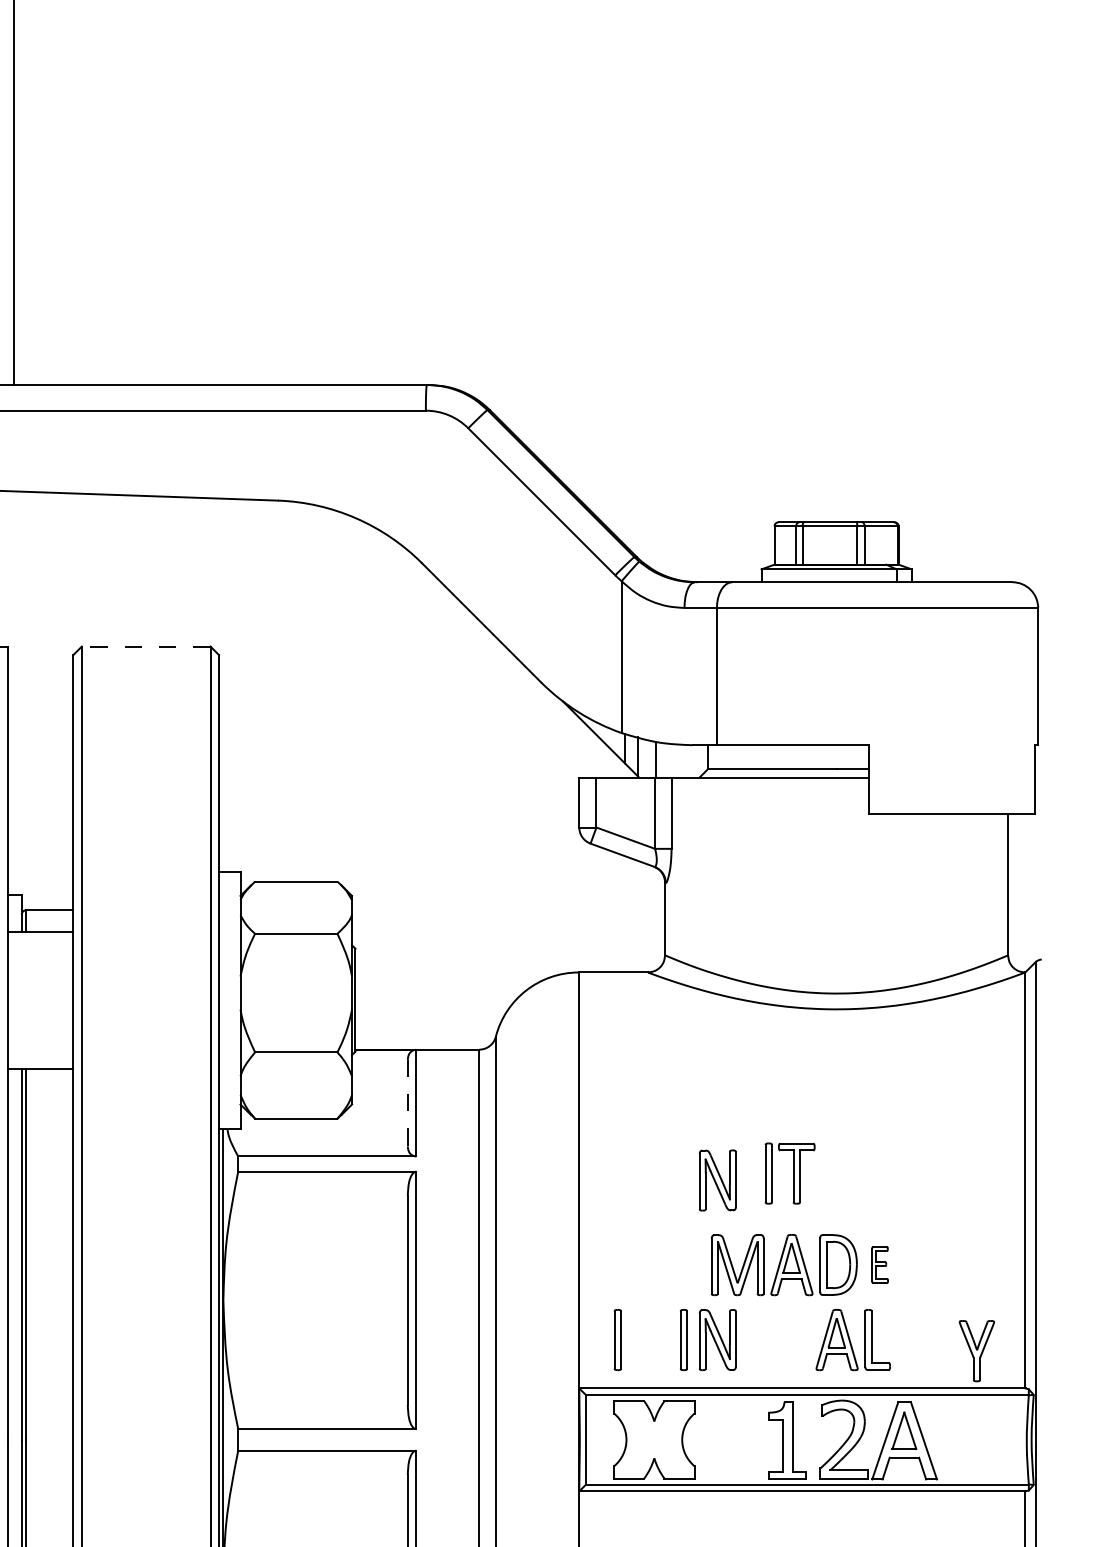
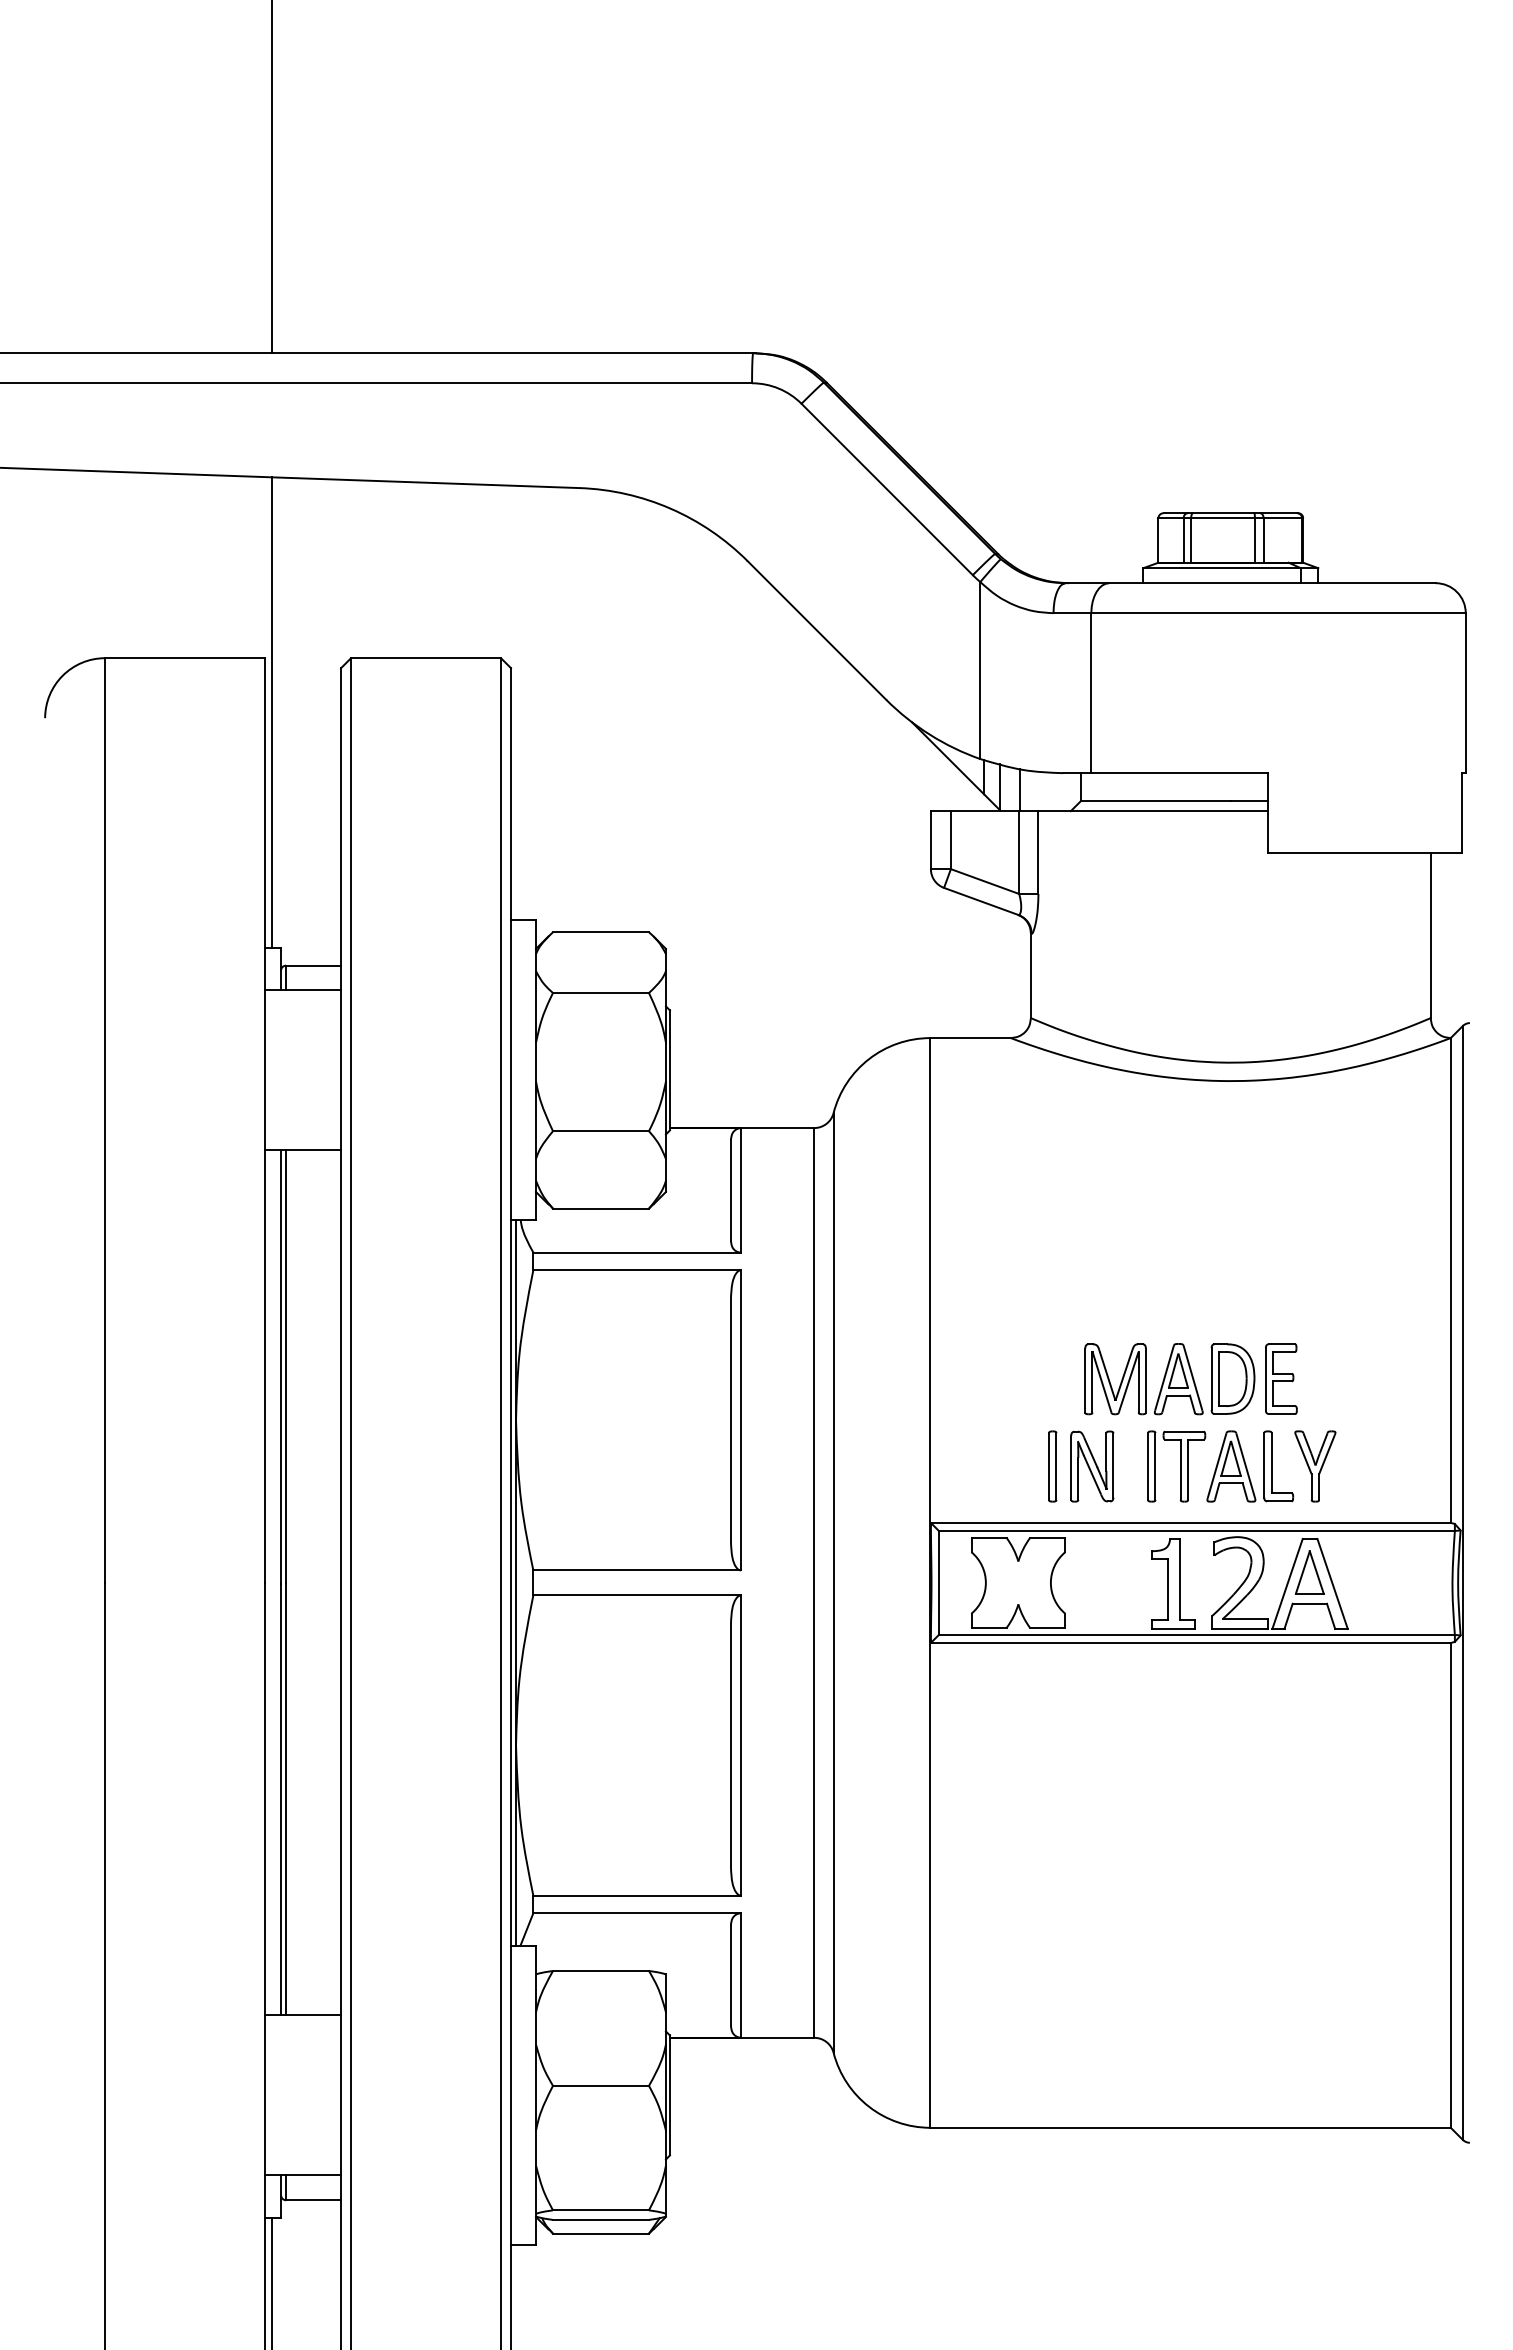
line: (146, 646) -> (426, 658), dashed -> solid
line: (14, 693) -> (272, 712), added
line: (407, 1103) -> (730, 1190), dashed -> solid
part: (790, 1173) -> (1176, 1466), moved
part: (717, 1180) -> (1092, 1280), removed
part: (880, 1264) -> (1281, 1378), size x1.67
part: (617, 1340) -> (975, 1466), removed
part: (977, 1351) -> (1315, 1466), moved

